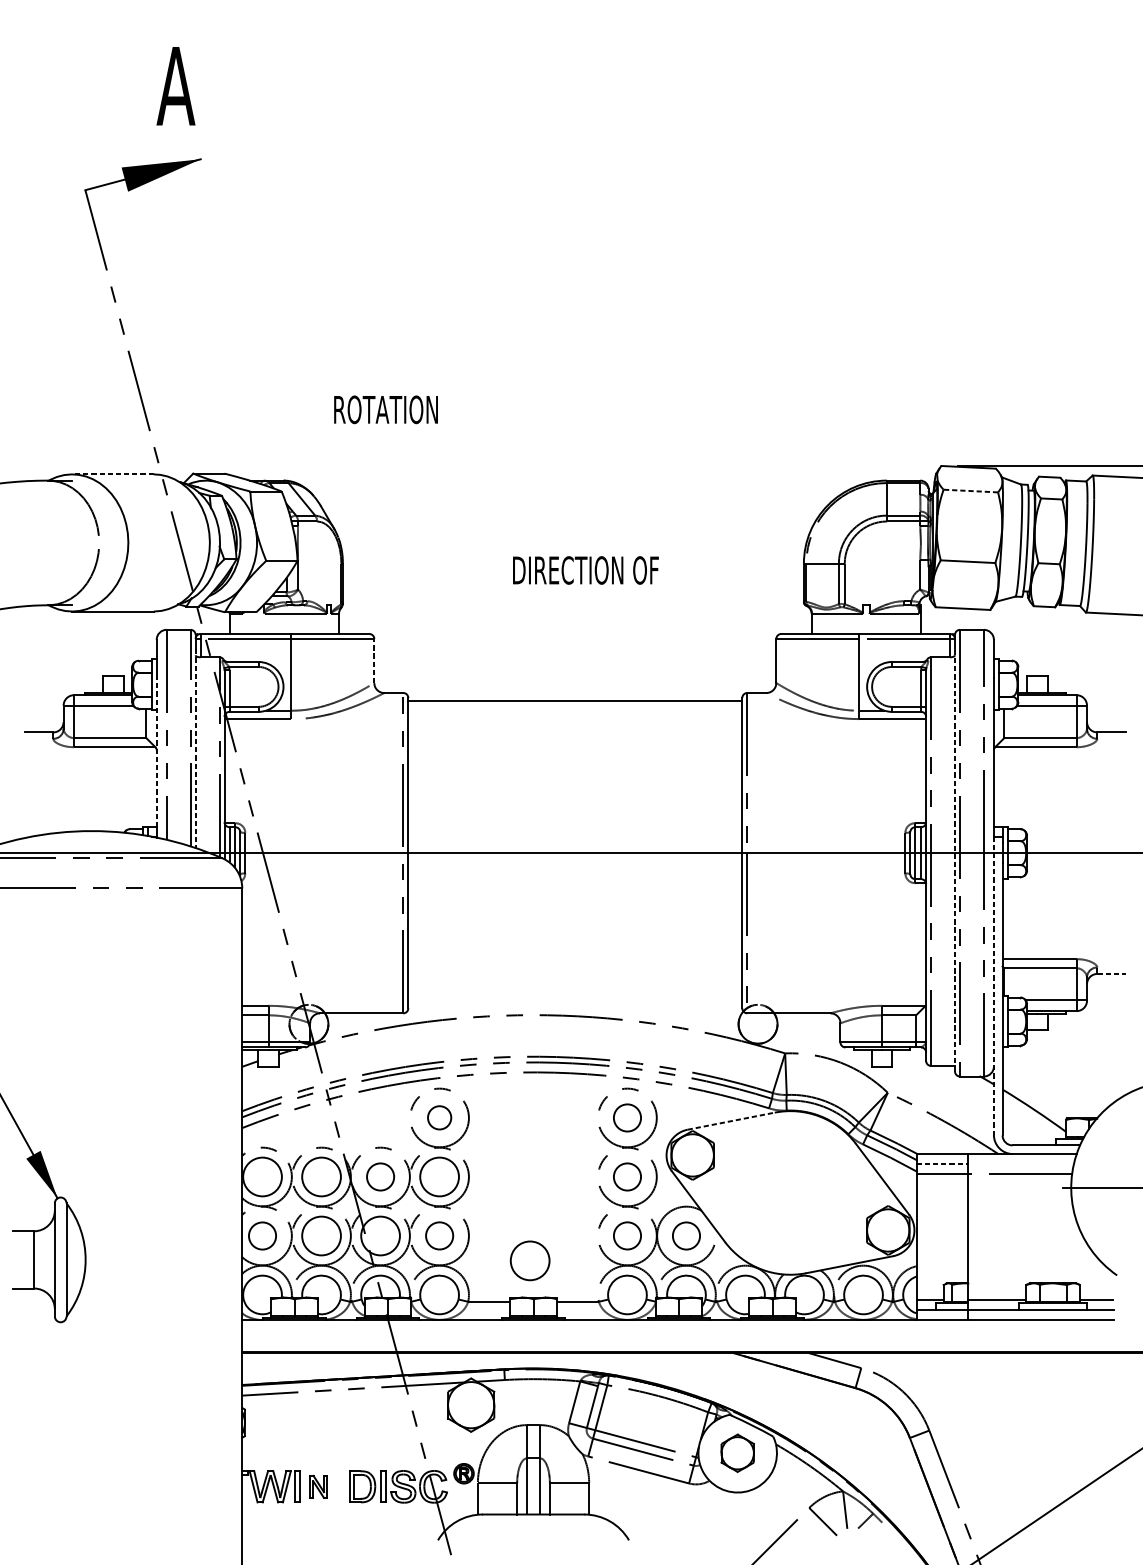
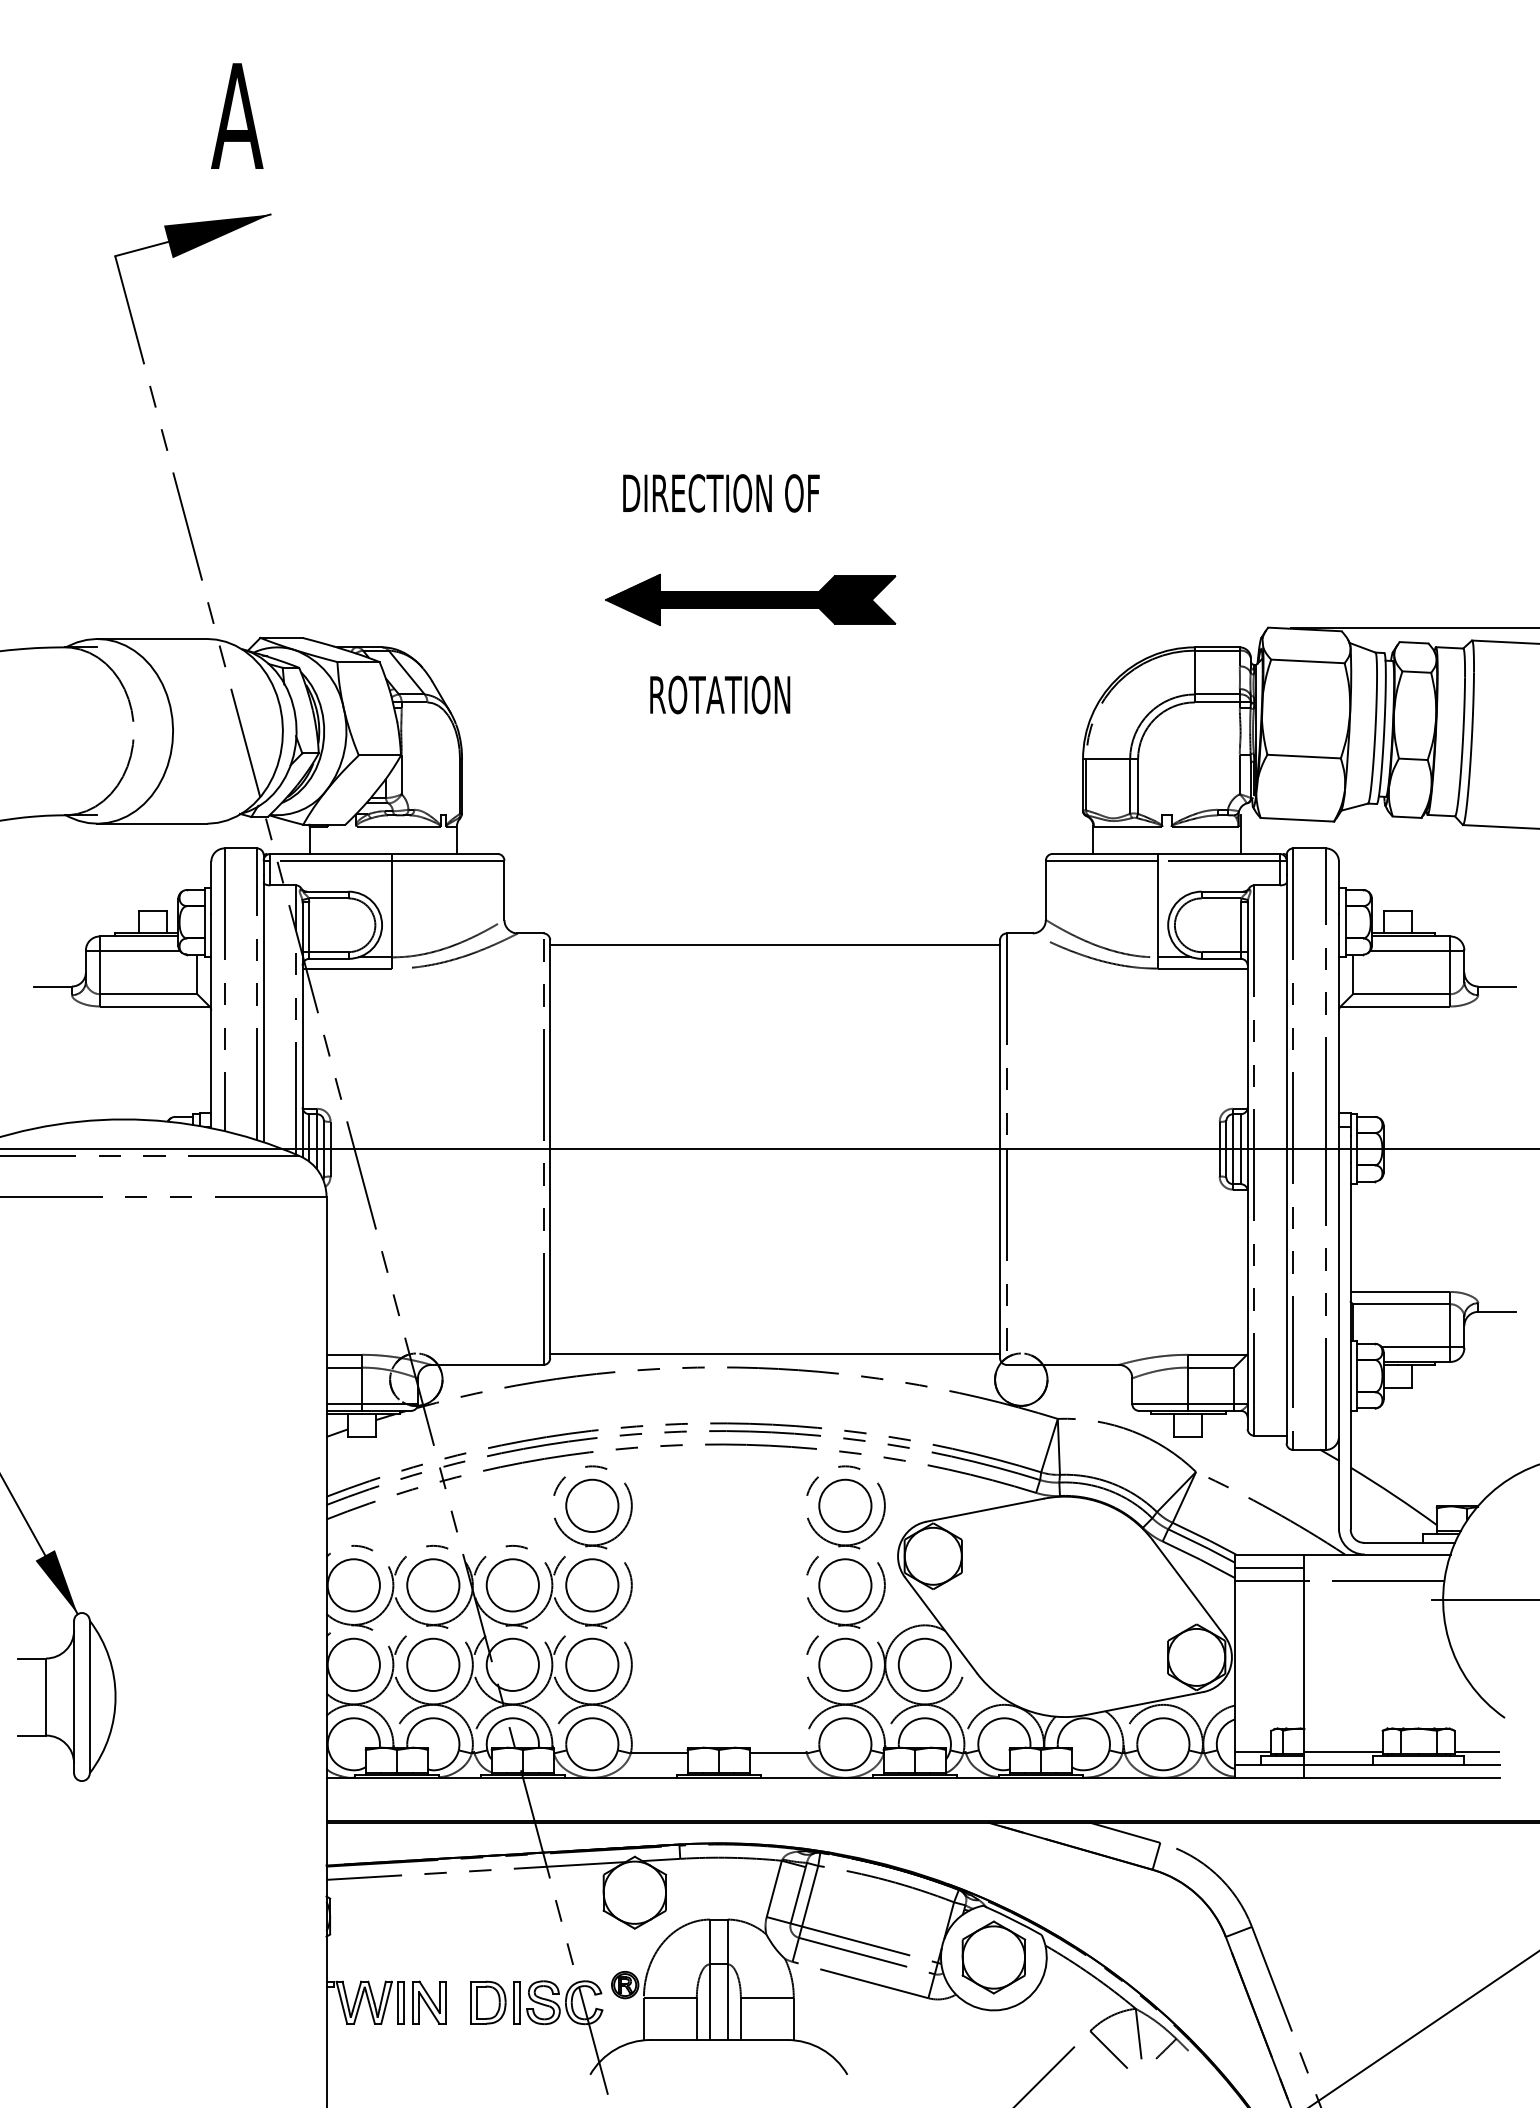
text: (386, 409) -> (720, 694), moved
part: (557, 445) -> (750, 599), added
line: (113, 474) -> (152, 638), dashed -> solid
line: (970, 491) -> (1307, 661), dashed -> solid
text: (585, 570) -> (721, 493), moved
line: (374, 661) -> (504, 890), dashed -> solid
line: (195, 748) -> (263, 1008), dashed -> solid
line: (156, 752) -> (211, 1013), dashed -> solid
line: (954, 860) -> (1286, 1158), dashed -> solid
line: (1111, 973) -> (1497, 1311), dashed -> solid
line: (993, 985) -> (1338, 1327), dashed -> solid
line: (575, 1004) -> (775, 1353), added
circle: (439, 1117) -> (592, 1505), size x1.67
circle: (627, 1117) -> (845, 1505), size x1.43
line: (731, 1121) -> (985, 1510), dashed -> solid
line: (942, 1163) -> (1269, 1567), dashed -> solid
circle: (380, 1177) -> (512, 1585), size x1.43
circle: (627, 1177) -> (845, 1585), size x1.43
circle: (262, 1235) -> (353, 1664), size x1.43
circle: (439, 1235) -> (592, 1664), size x1.43
circle: (627, 1235) -> (845, 1664), size x1.43
circle: (686, 1235) -> (924, 1664), size x1.43
circle: (530, 1260) -> (714, 1698), removed
part: (737, 1453) -> (993, 1957), size x1.43
part: (318, 1486) -> (429, 2002), size x1.43

